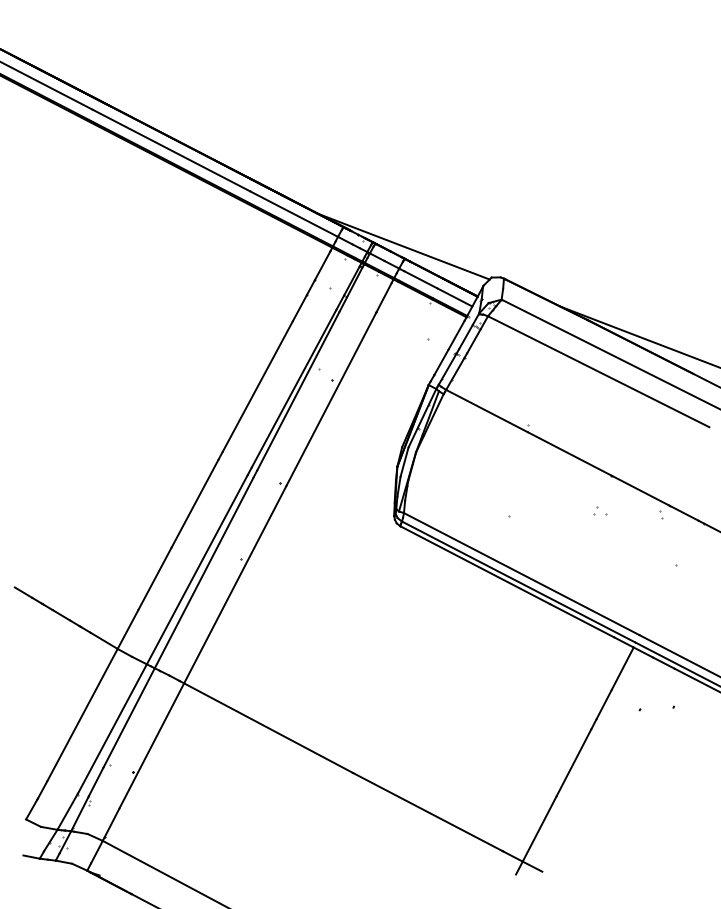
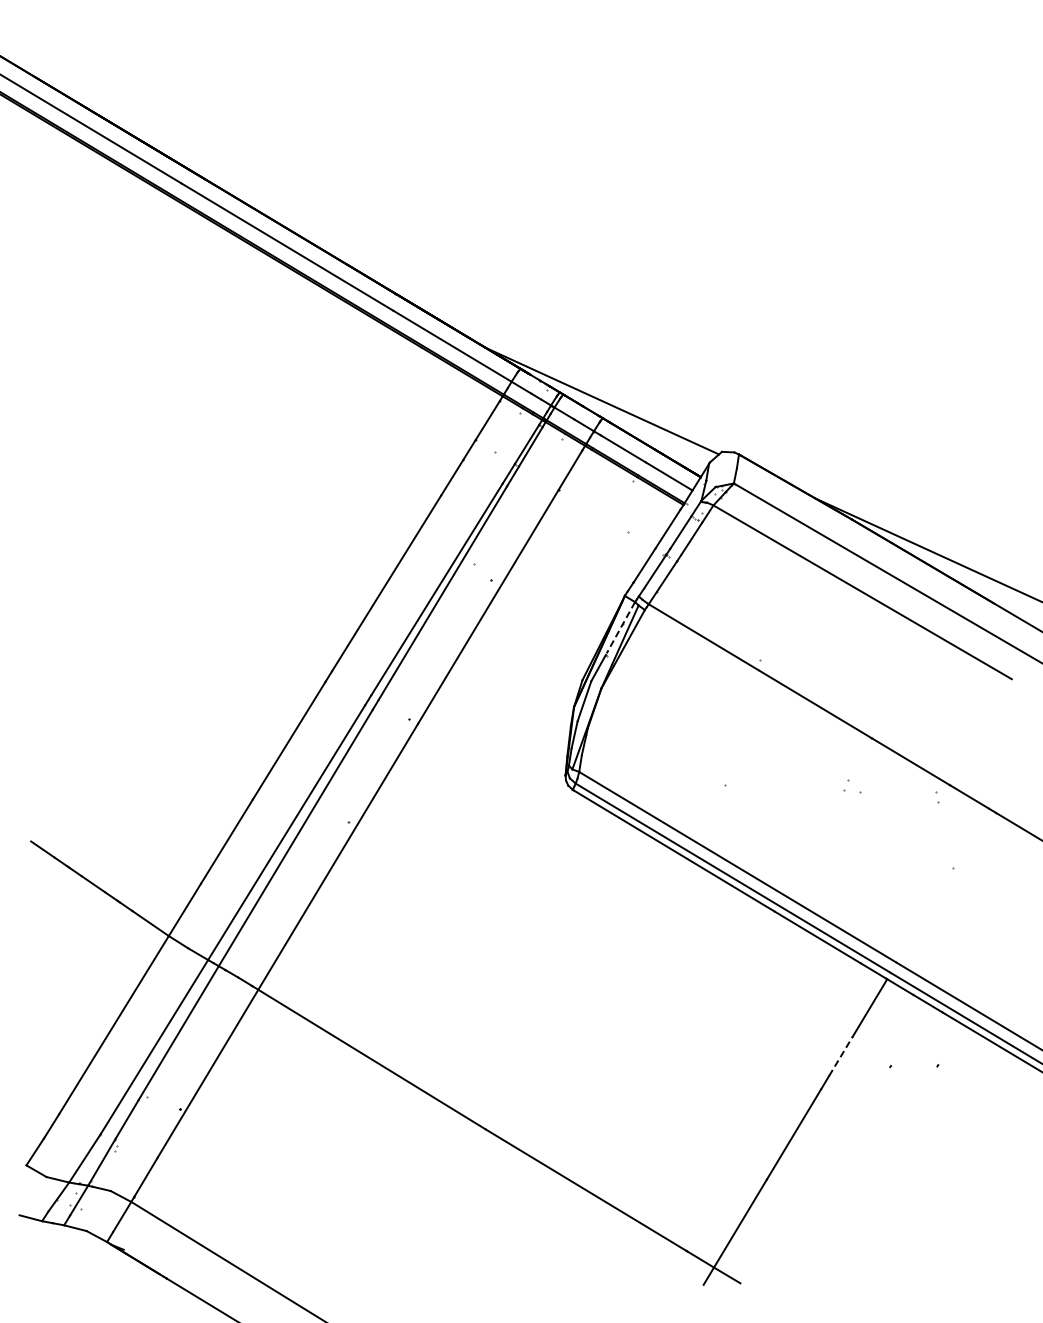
line: (427, 408) -> (620, 628), solid -> dashed
line: (604, 704) -> (841, 1055), solid -> dashed

